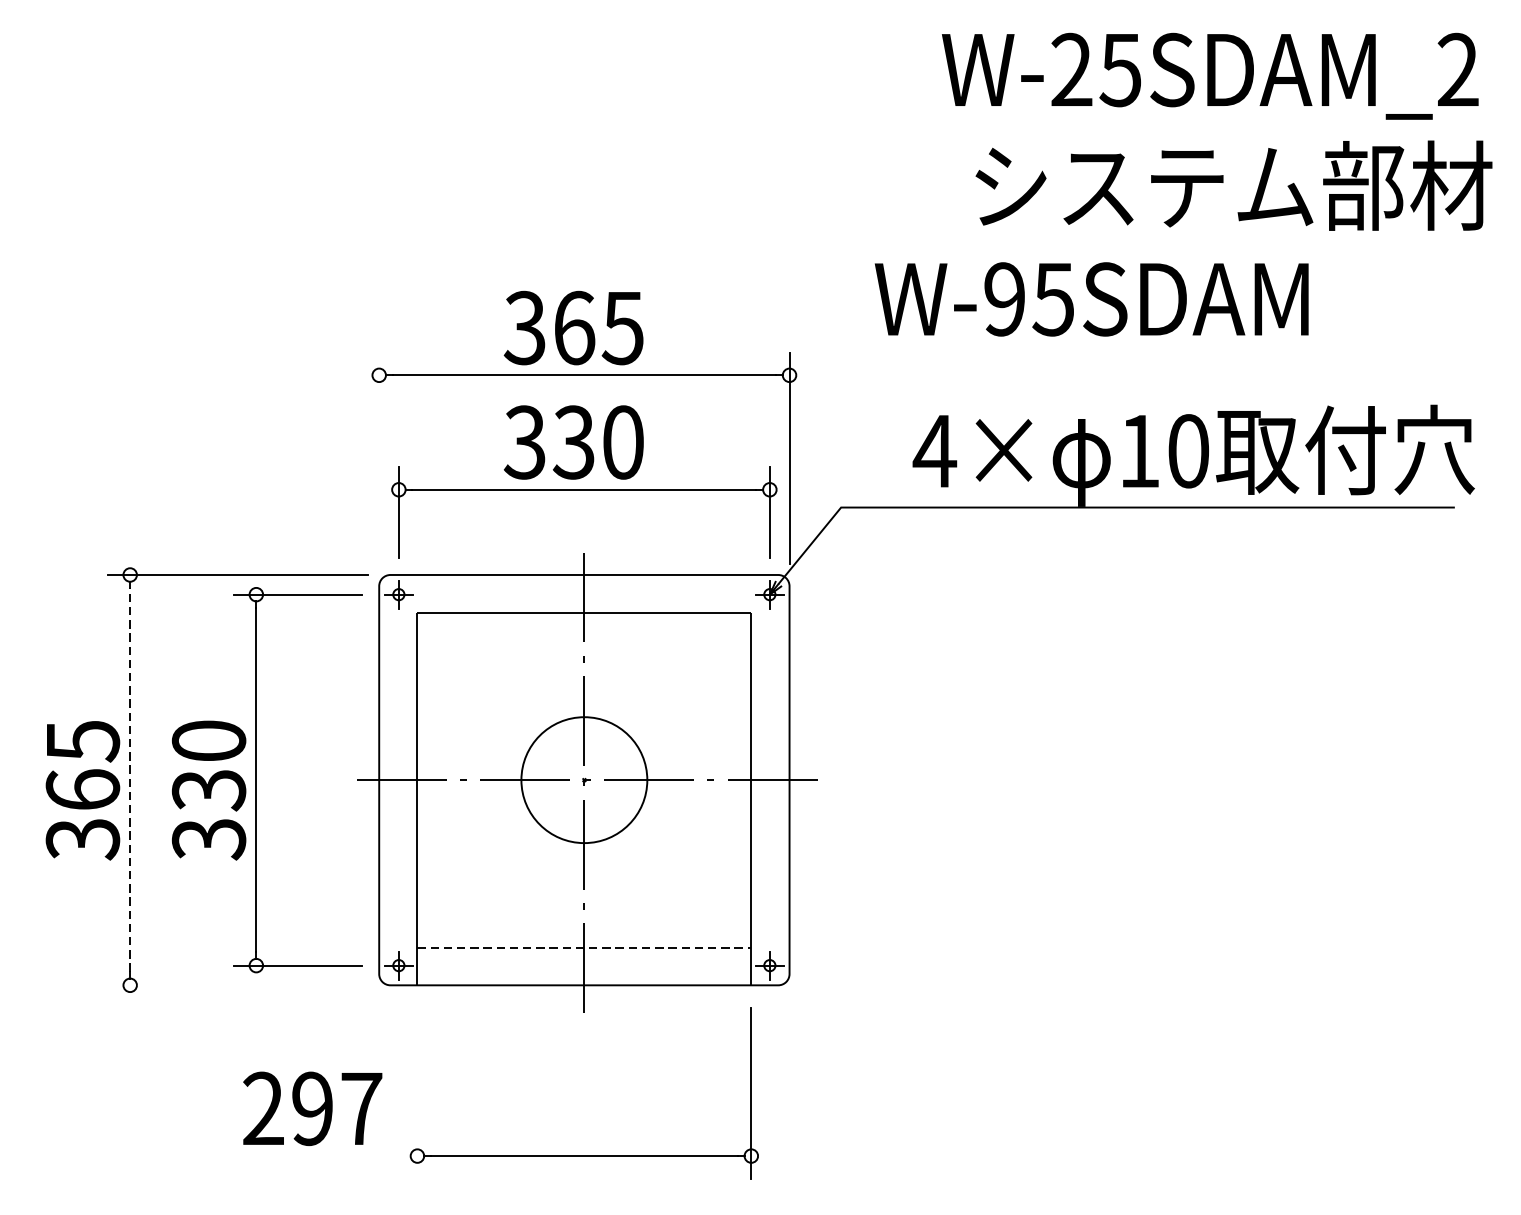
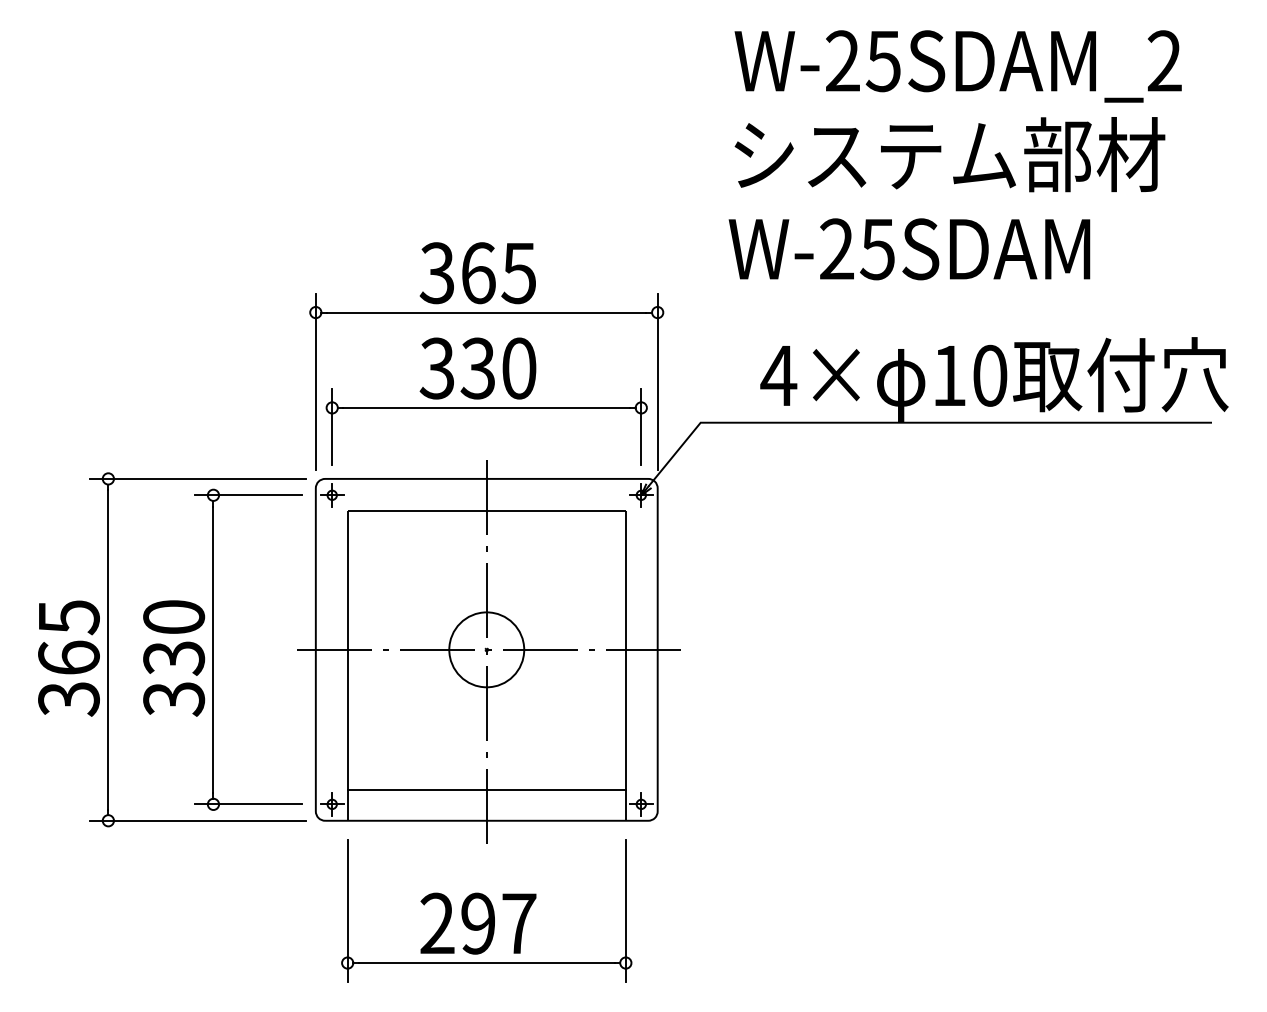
text: (1209, 76) -> (957, 66), moved
text: (1233, 185) -> (949, 154), moved
text: (1004, 299) -> (836, 249), W-95SDAM -> W-25SDAM
line: (378, 458) -> (315, 381), added
line: (130, 779) -> (108, 649), dashed -> solid
circle: (584, 779) -> (486, 649), size x0.71
line: (585, 947) -> (487, 789), dashed -> solid
line: (237, 984) -> (197, 820), added
line: (417, 1093) -> (347, 910), added
text: (312, 1108) -> (478, 923), moved

